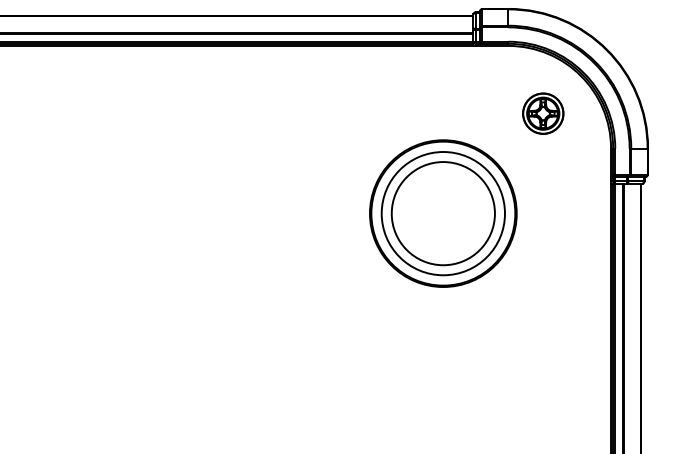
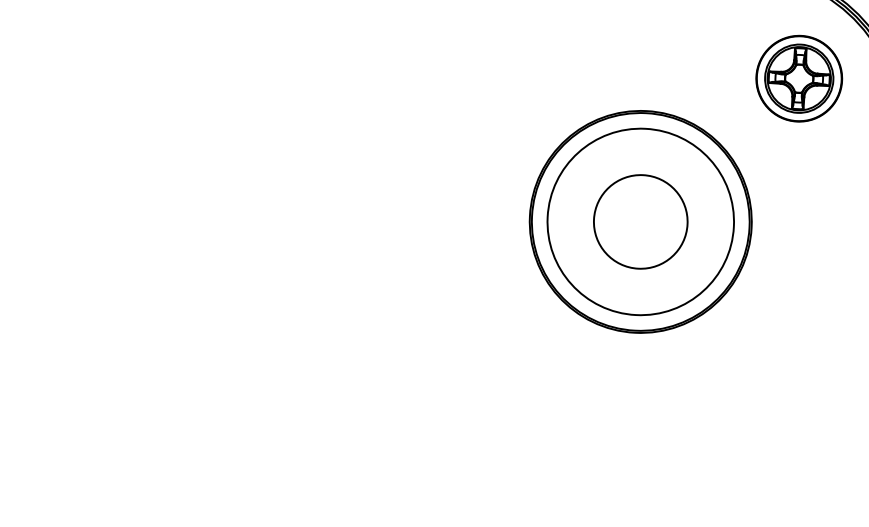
part: (543, 113) -> (799, 78), size x1.4
circle: (442, 213) -> (639, 221), size x0.6

